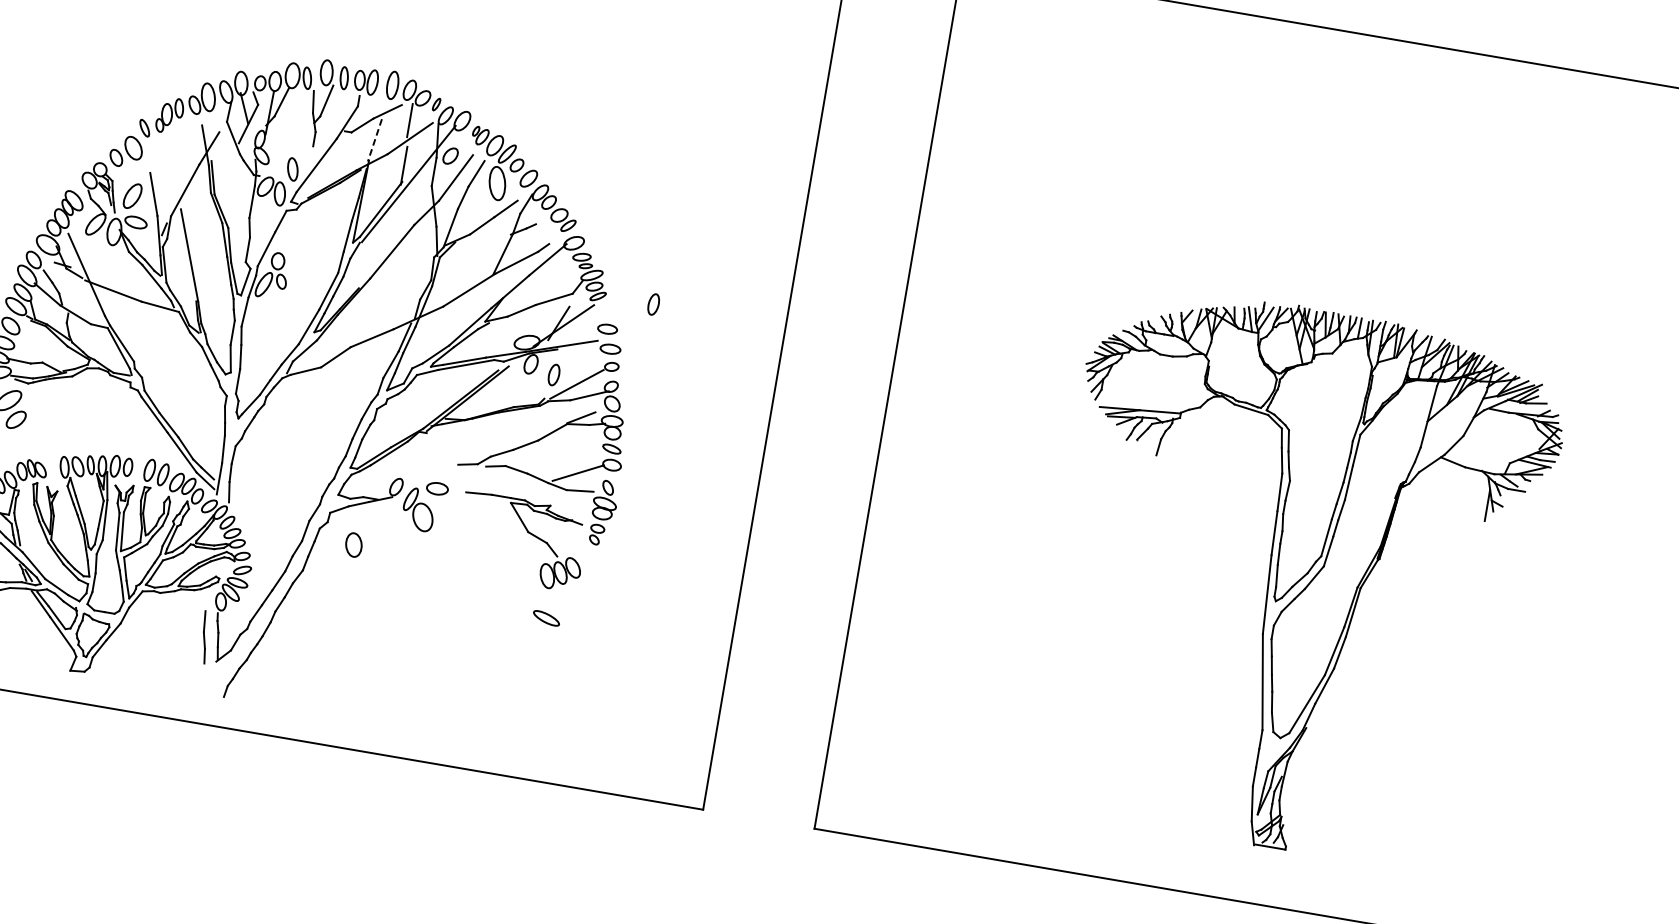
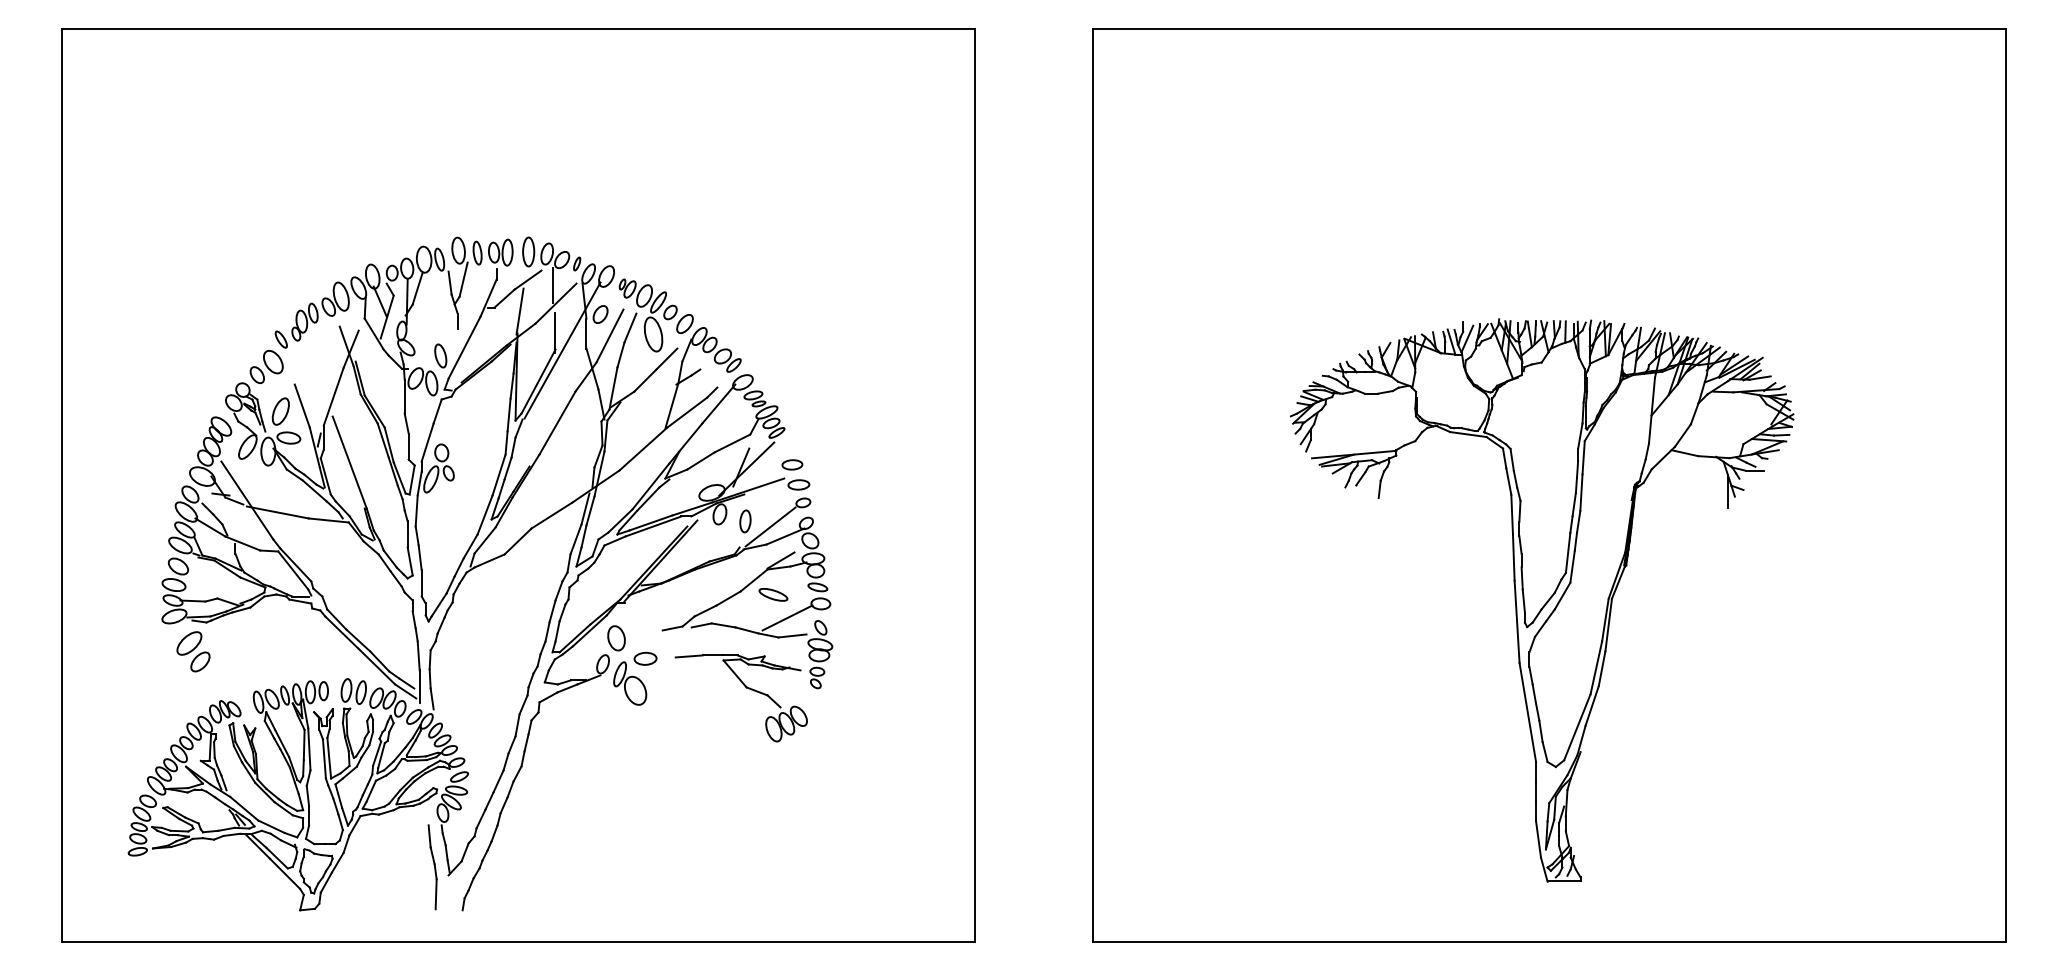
line: (374, 141) -> (519, 312), dashed -> solid
part: (653, 304) -> (835, 431), removed
part: (353, 545) -> (616, 638), moved
part: (546, 618) -> (773, 594), moved
line: (200, 677) -> (435, 894), added

